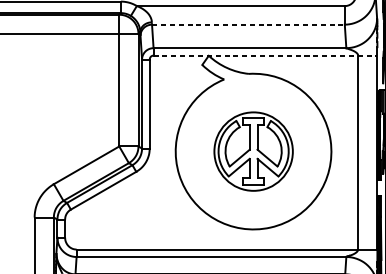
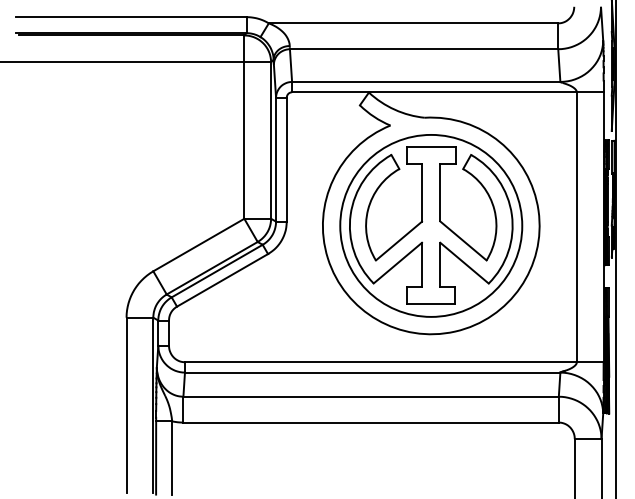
line: (248, 24) -> (424, 49), dashed -> solid
line: (265, 55) -> (447, 92), dashed -> solid
part: (253, 151) -> (431, 225), size x1.67

